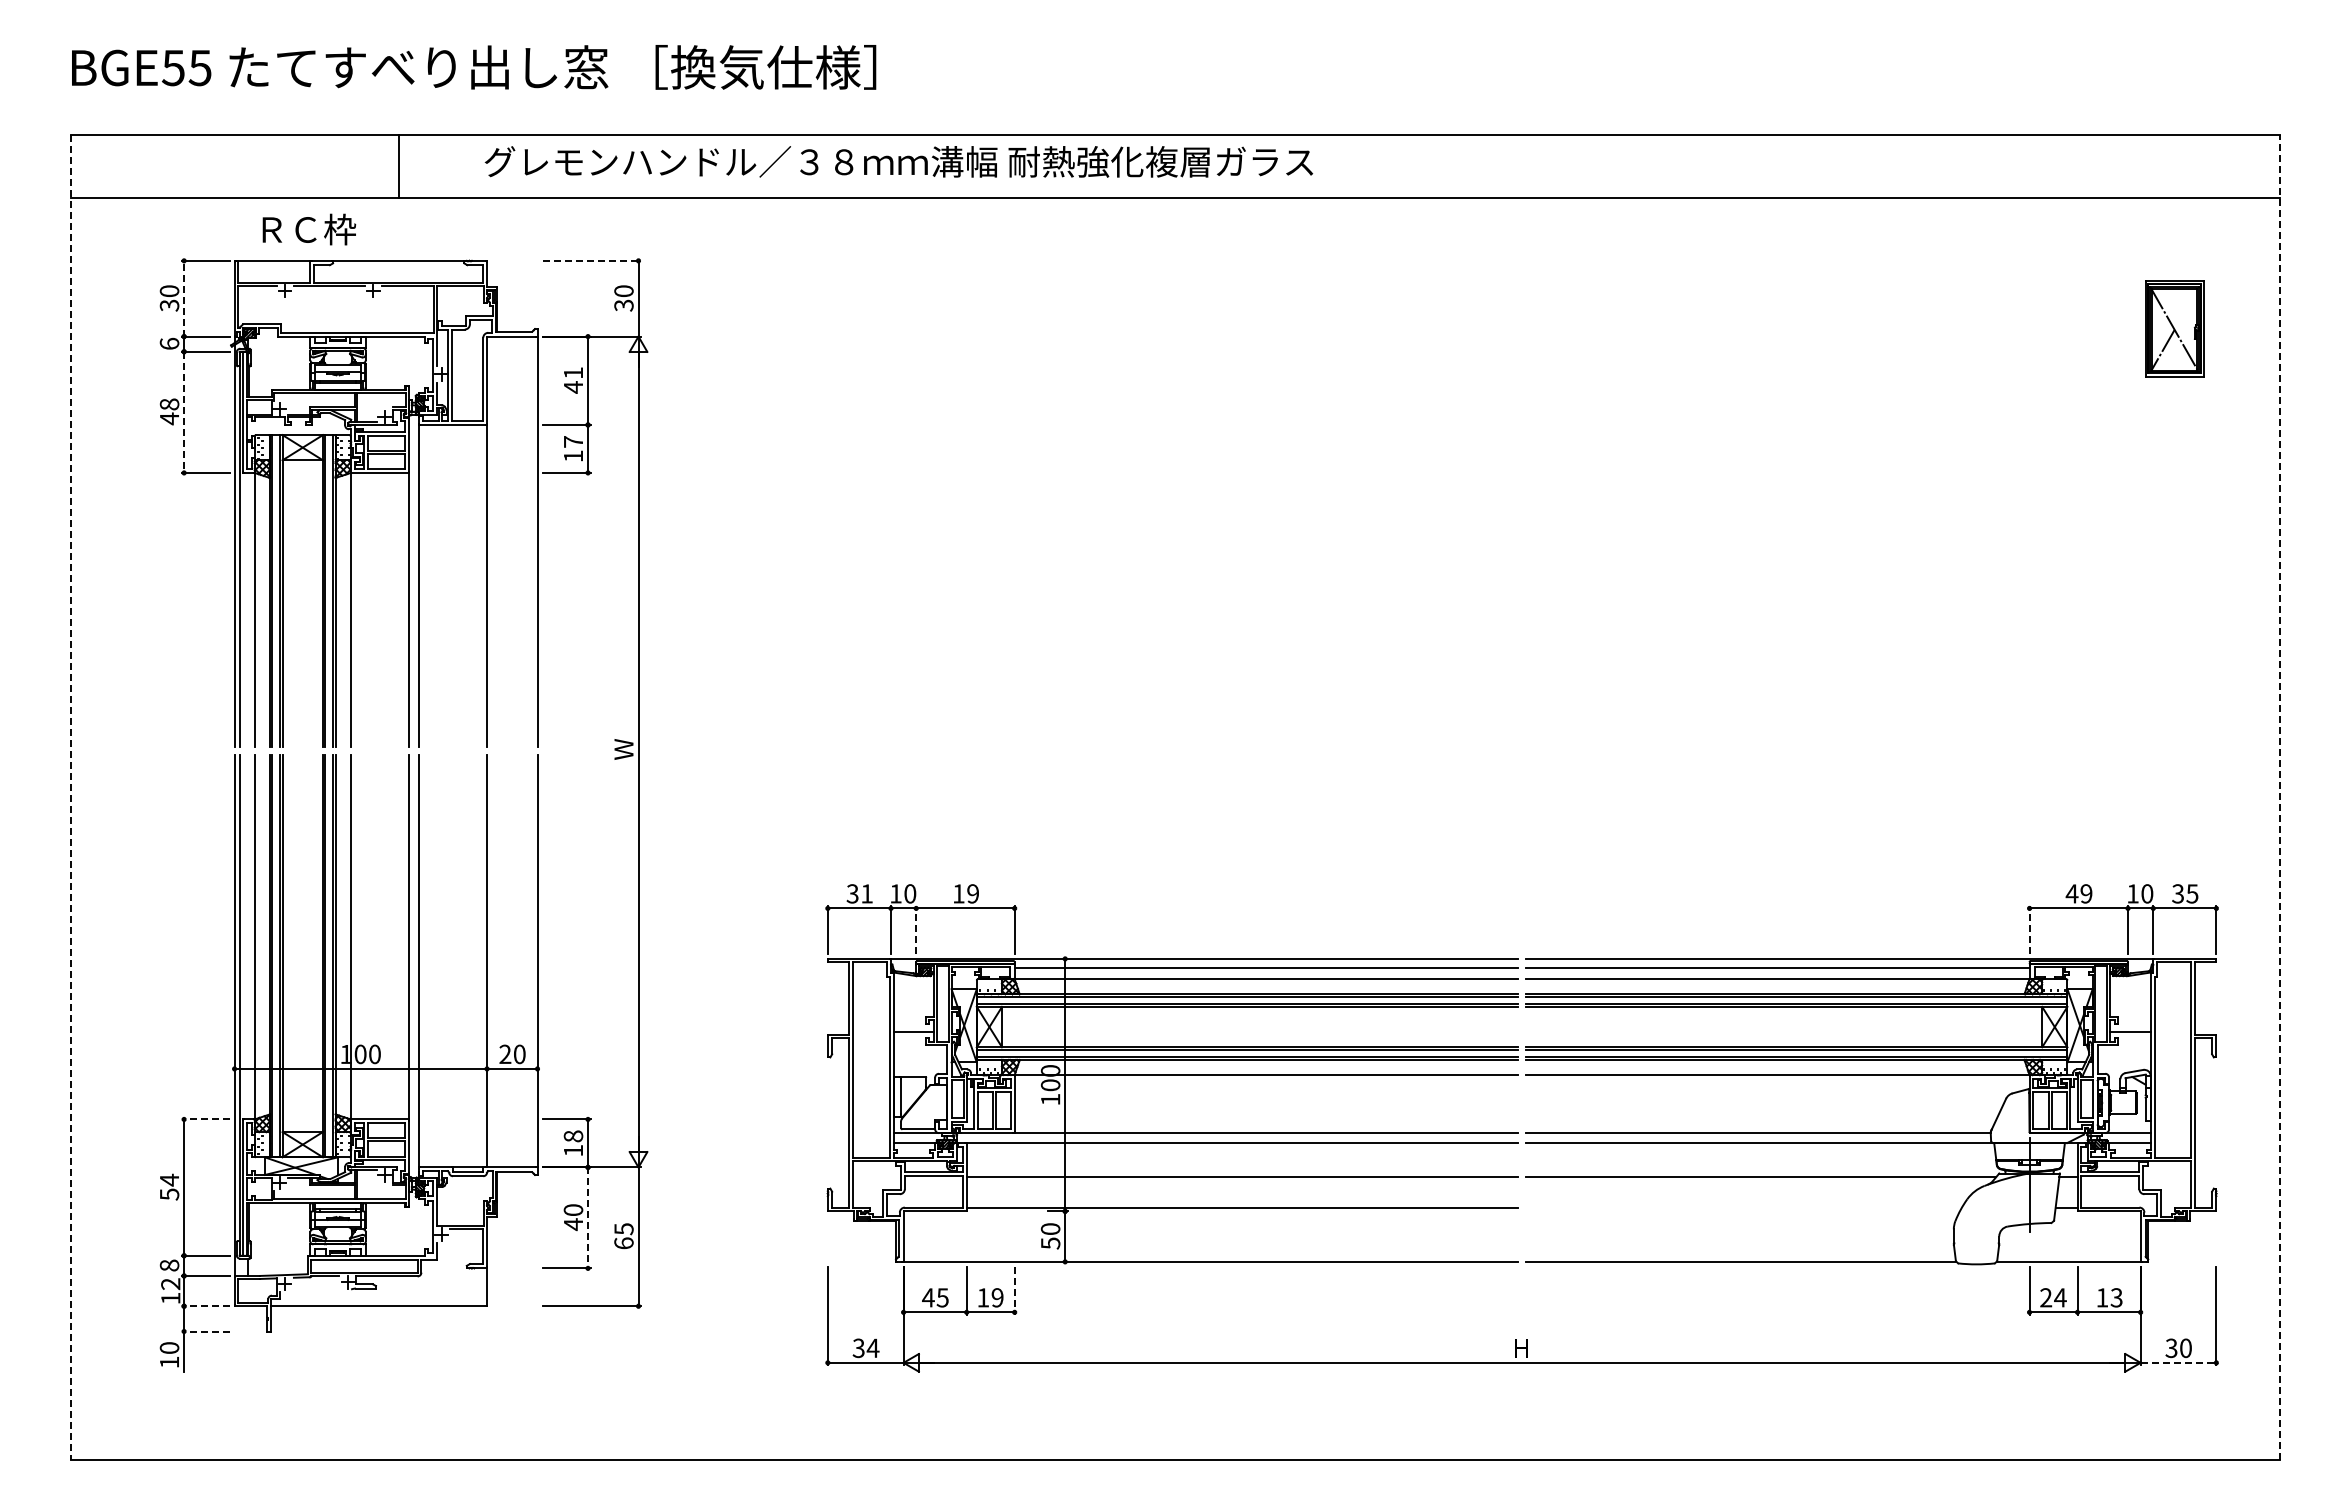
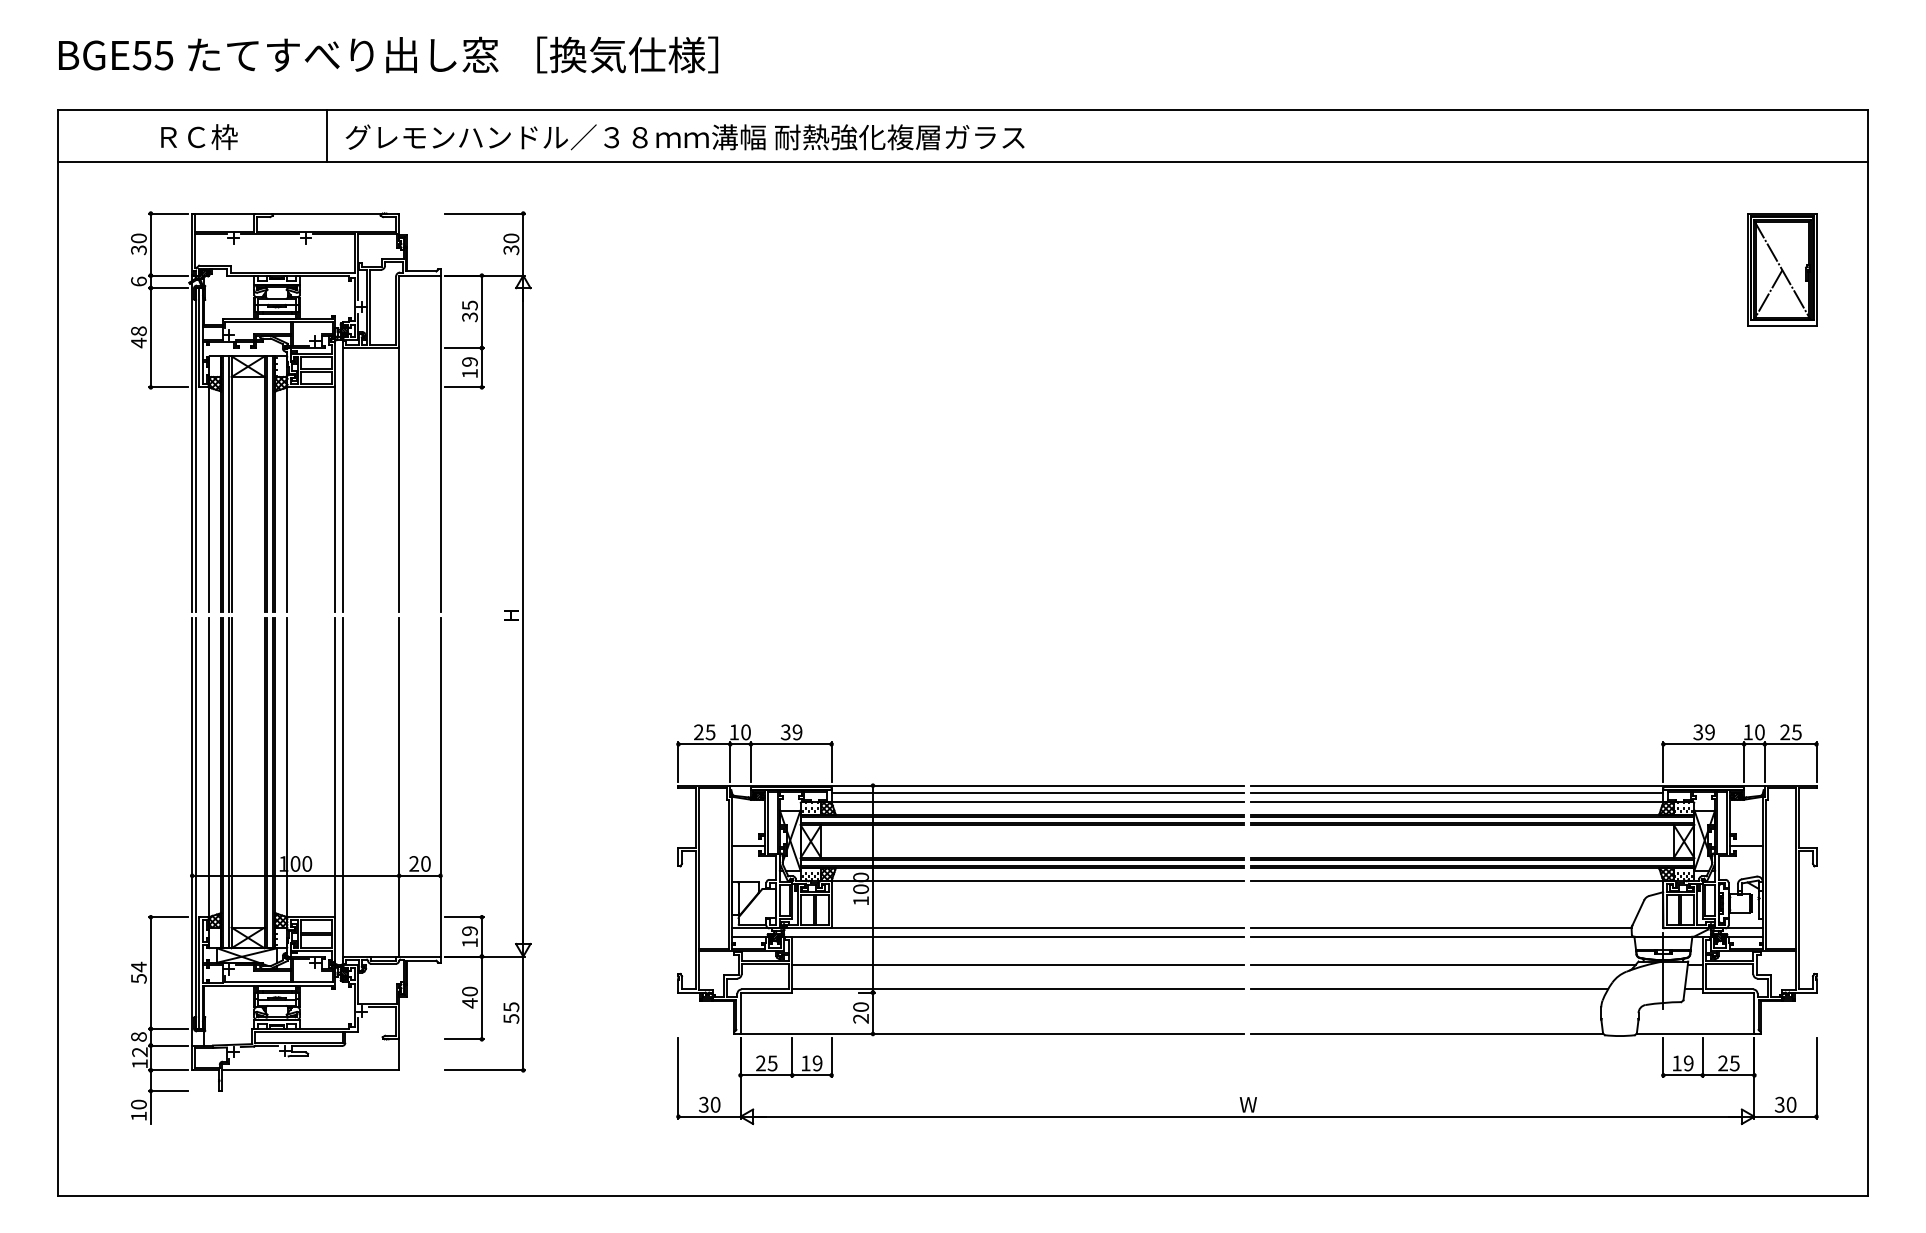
text: (898, 161) -> (684, 137), moved
text: (309, 229) -> (199, 137), moved
line: (592, 260) -> (485, 213), dashed -> solid
line: (184, 298) -> (151, 244), dashed -> solid
part: (2174, 329) -> (1782, 269), size x1.43
text: (573, 380) -> (470, 311), 41 -> 35
line: (184, 412) -> (151, 337), dashed -> solid
text: (573, 441) -> (470, 361), 17 -> 19
text: (623, 749) -> (510, 614), W -> H
line: (70, 797) -> (57, 653), dashed -> solid
line: (2279, 797) -> (1868, 653), dashed -> solid
text: (859, 893) -> (704, 732), 31 -> 25
text: (958, 893) -> (785, 732), 19 -> 39
text: (2071, 893) -> (1697, 732), 49 -> 39
text: (2178, 893) -> (1785, 732), 35 -> 25
line: (916, 929) -> (751, 761), dashed -> solid
line: (2029, 929) -> (1663, 761), dashed -> solid
line: (205, 1119) -> (168, 917), dashed -> solid
text: (573, 1136) -> (470, 931), 18 -> 19
line: (1743, 1207) -> (1428, 989), added
line: (588, 1218) -> (482, 998), dashed -> solid
text: (623, 1243) -> (510, 1018), 65 -> 55
text: (1050, 1243) -> (860, 1018), 50 -> 20
line: (1014, 1290) -> (831, 1057), dashed -> solid
text: (928, 1297) -> (760, 1063), 45 -> 25
text: (2053, 1297) -> (1683, 1063), 24 -> 19
text: (2109, 1297) -> (1728, 1063), 13 -> 25
line: (205, 1306) -> (168, 1070), dashed -> solid
line: (205, 1331) -> (168, 1091), dashed -> solid
text: (1522, 1347) -> (1247, 1104), H -> W
text: (872, 1348) -> (715, 1104), 34 -> 30
line: (2178, 1362) -> (1785, 1116), dashed -> solid

